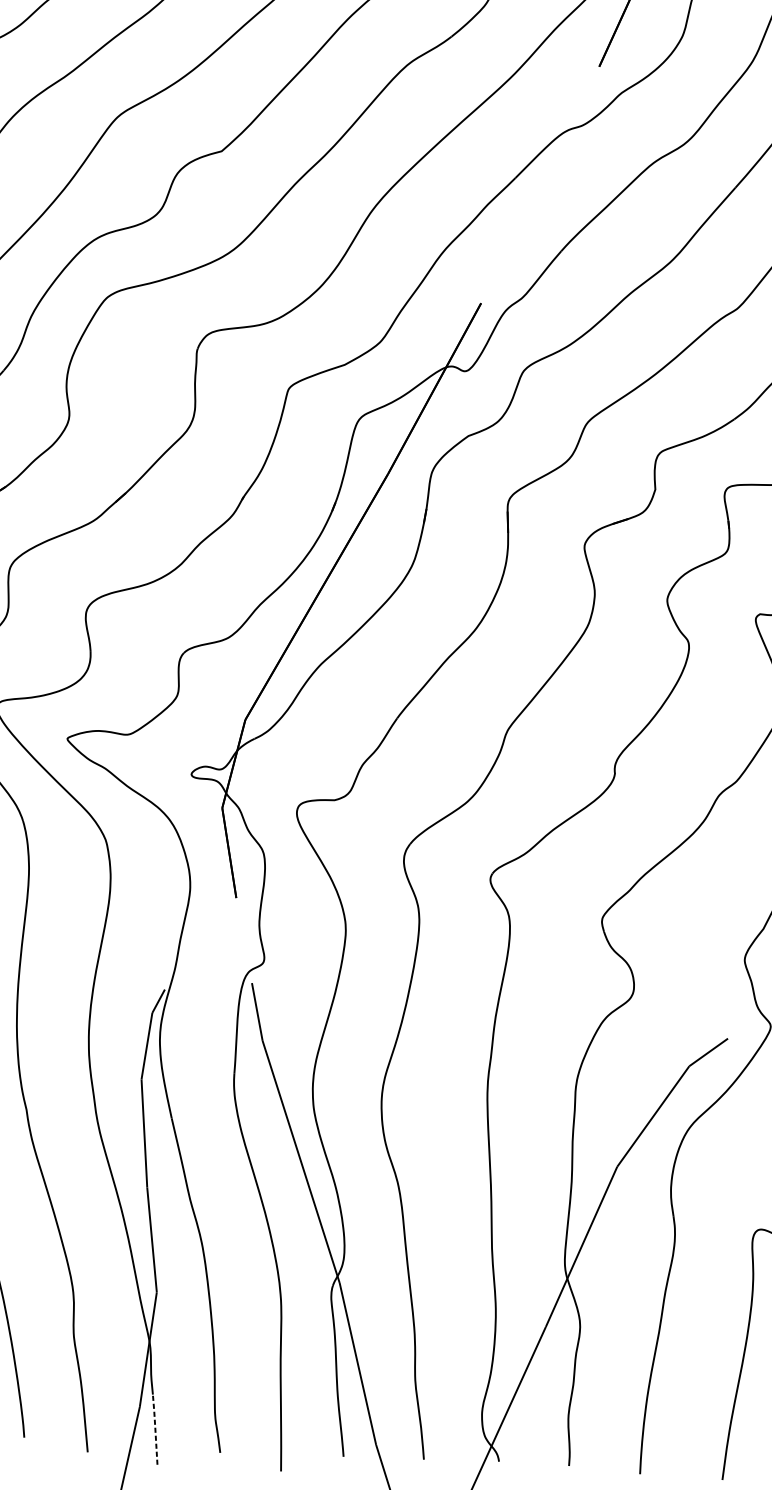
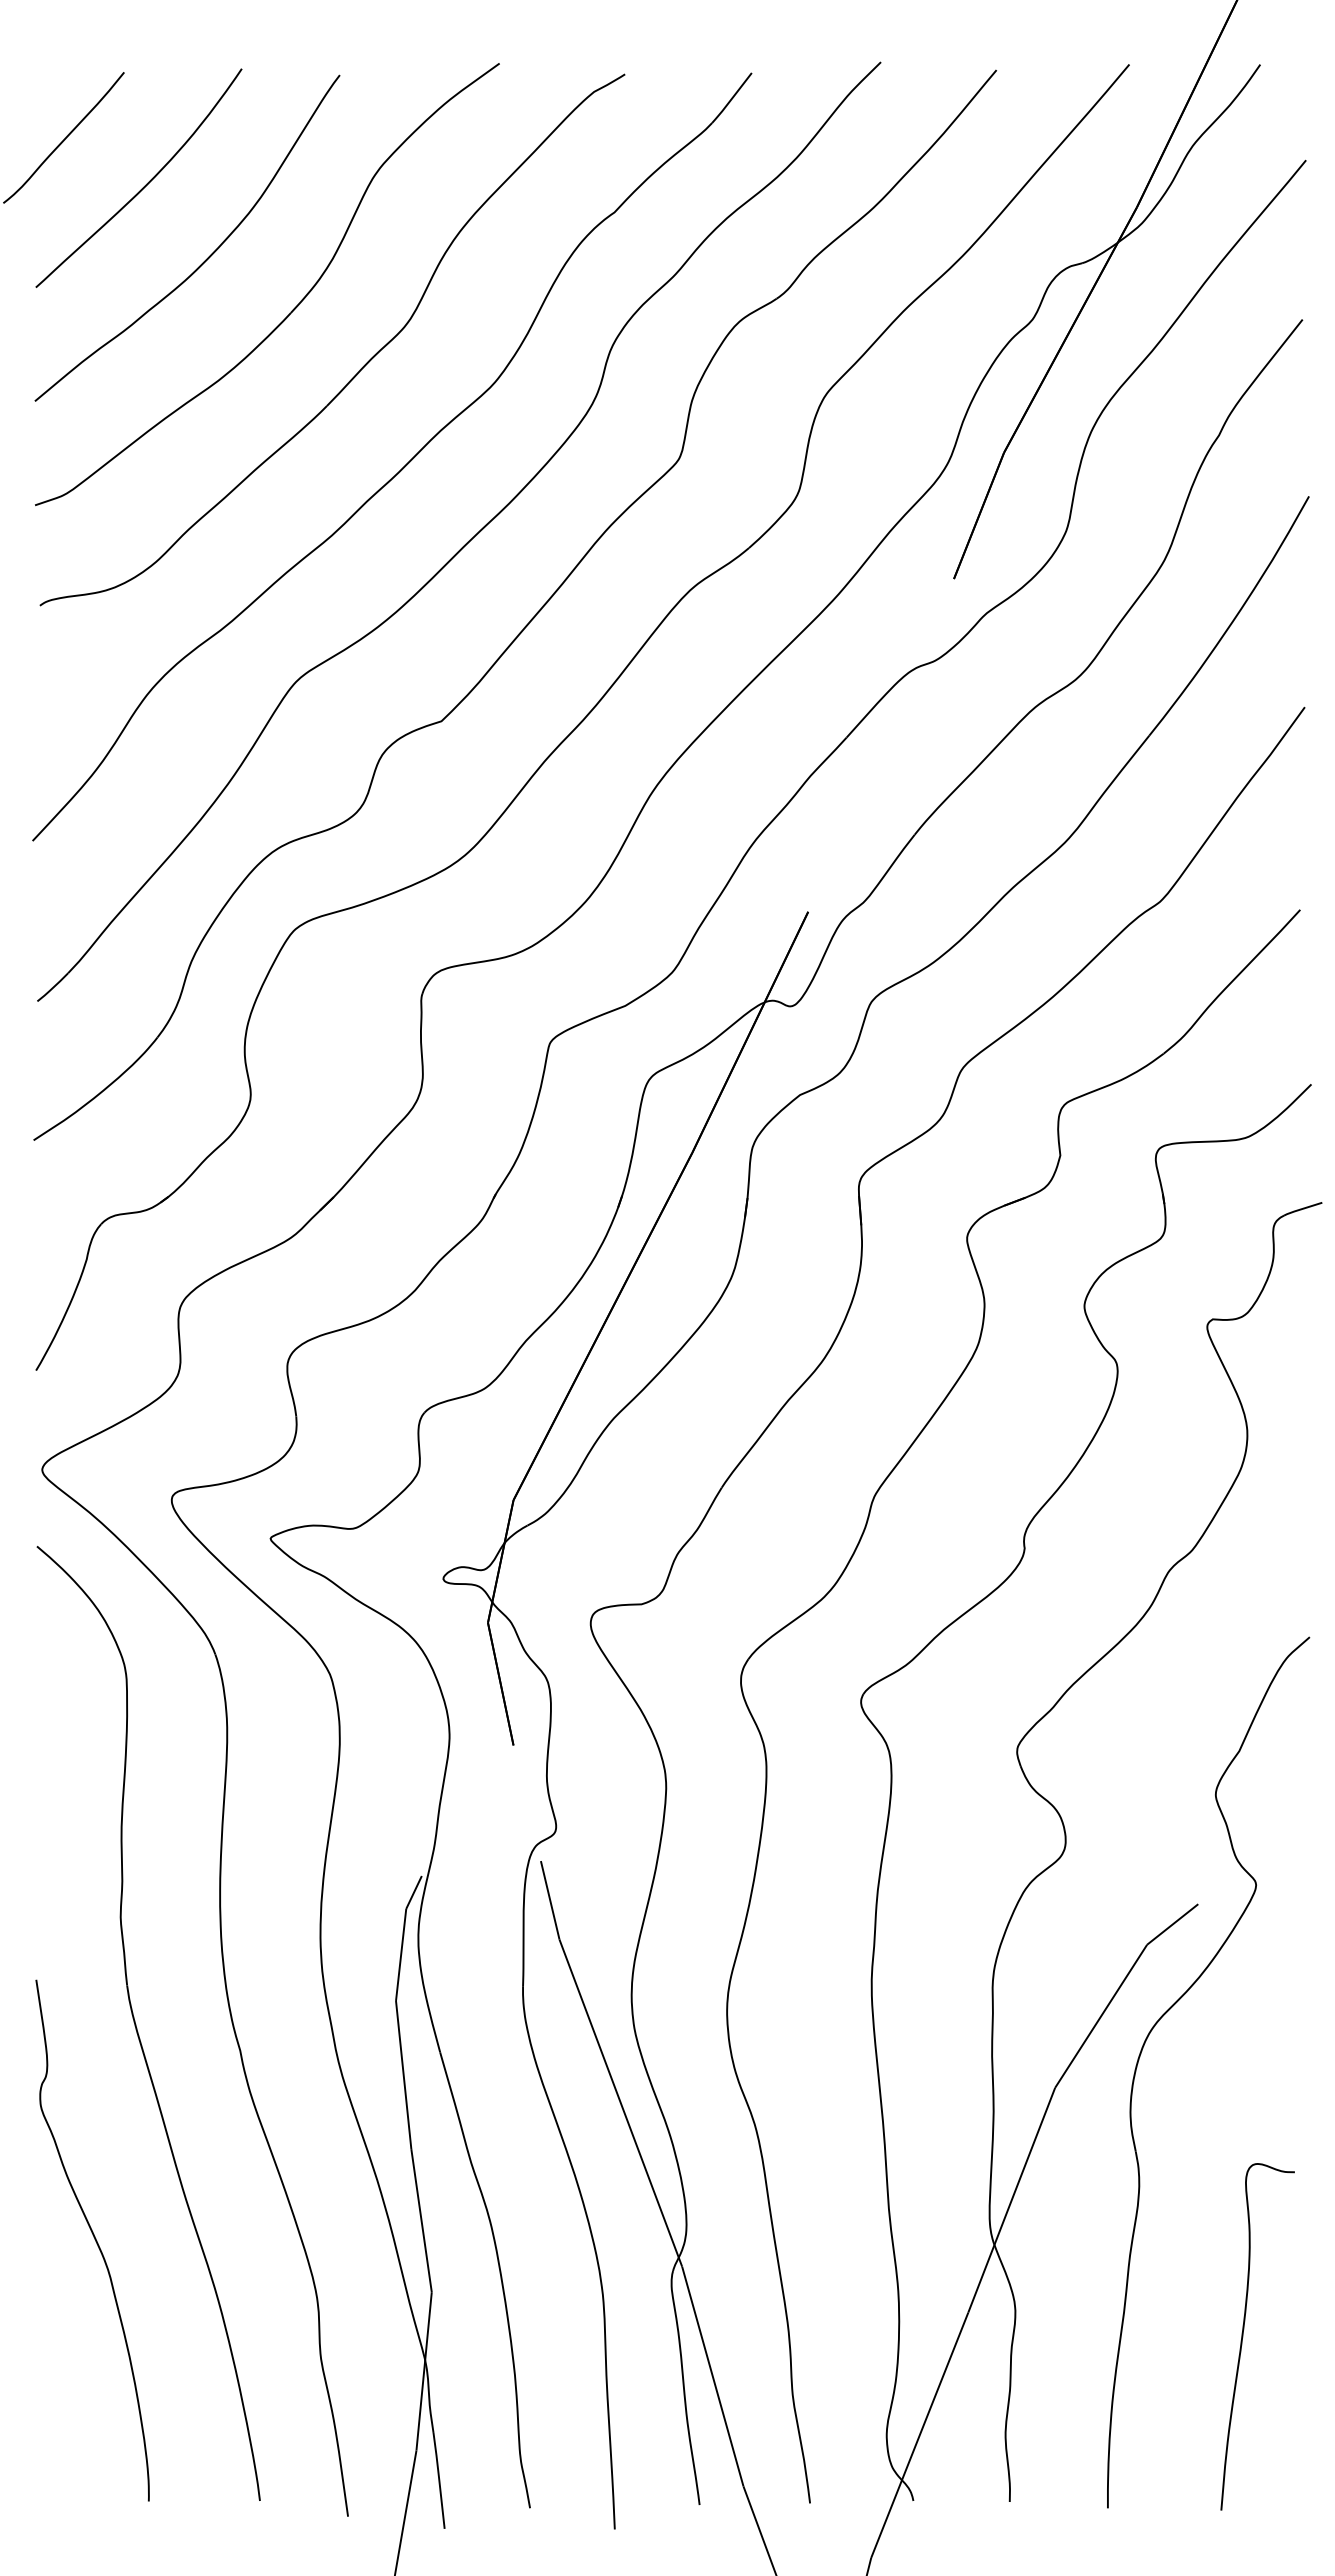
line: (155, 1428) -> (439, 2479), dashed -> solid

